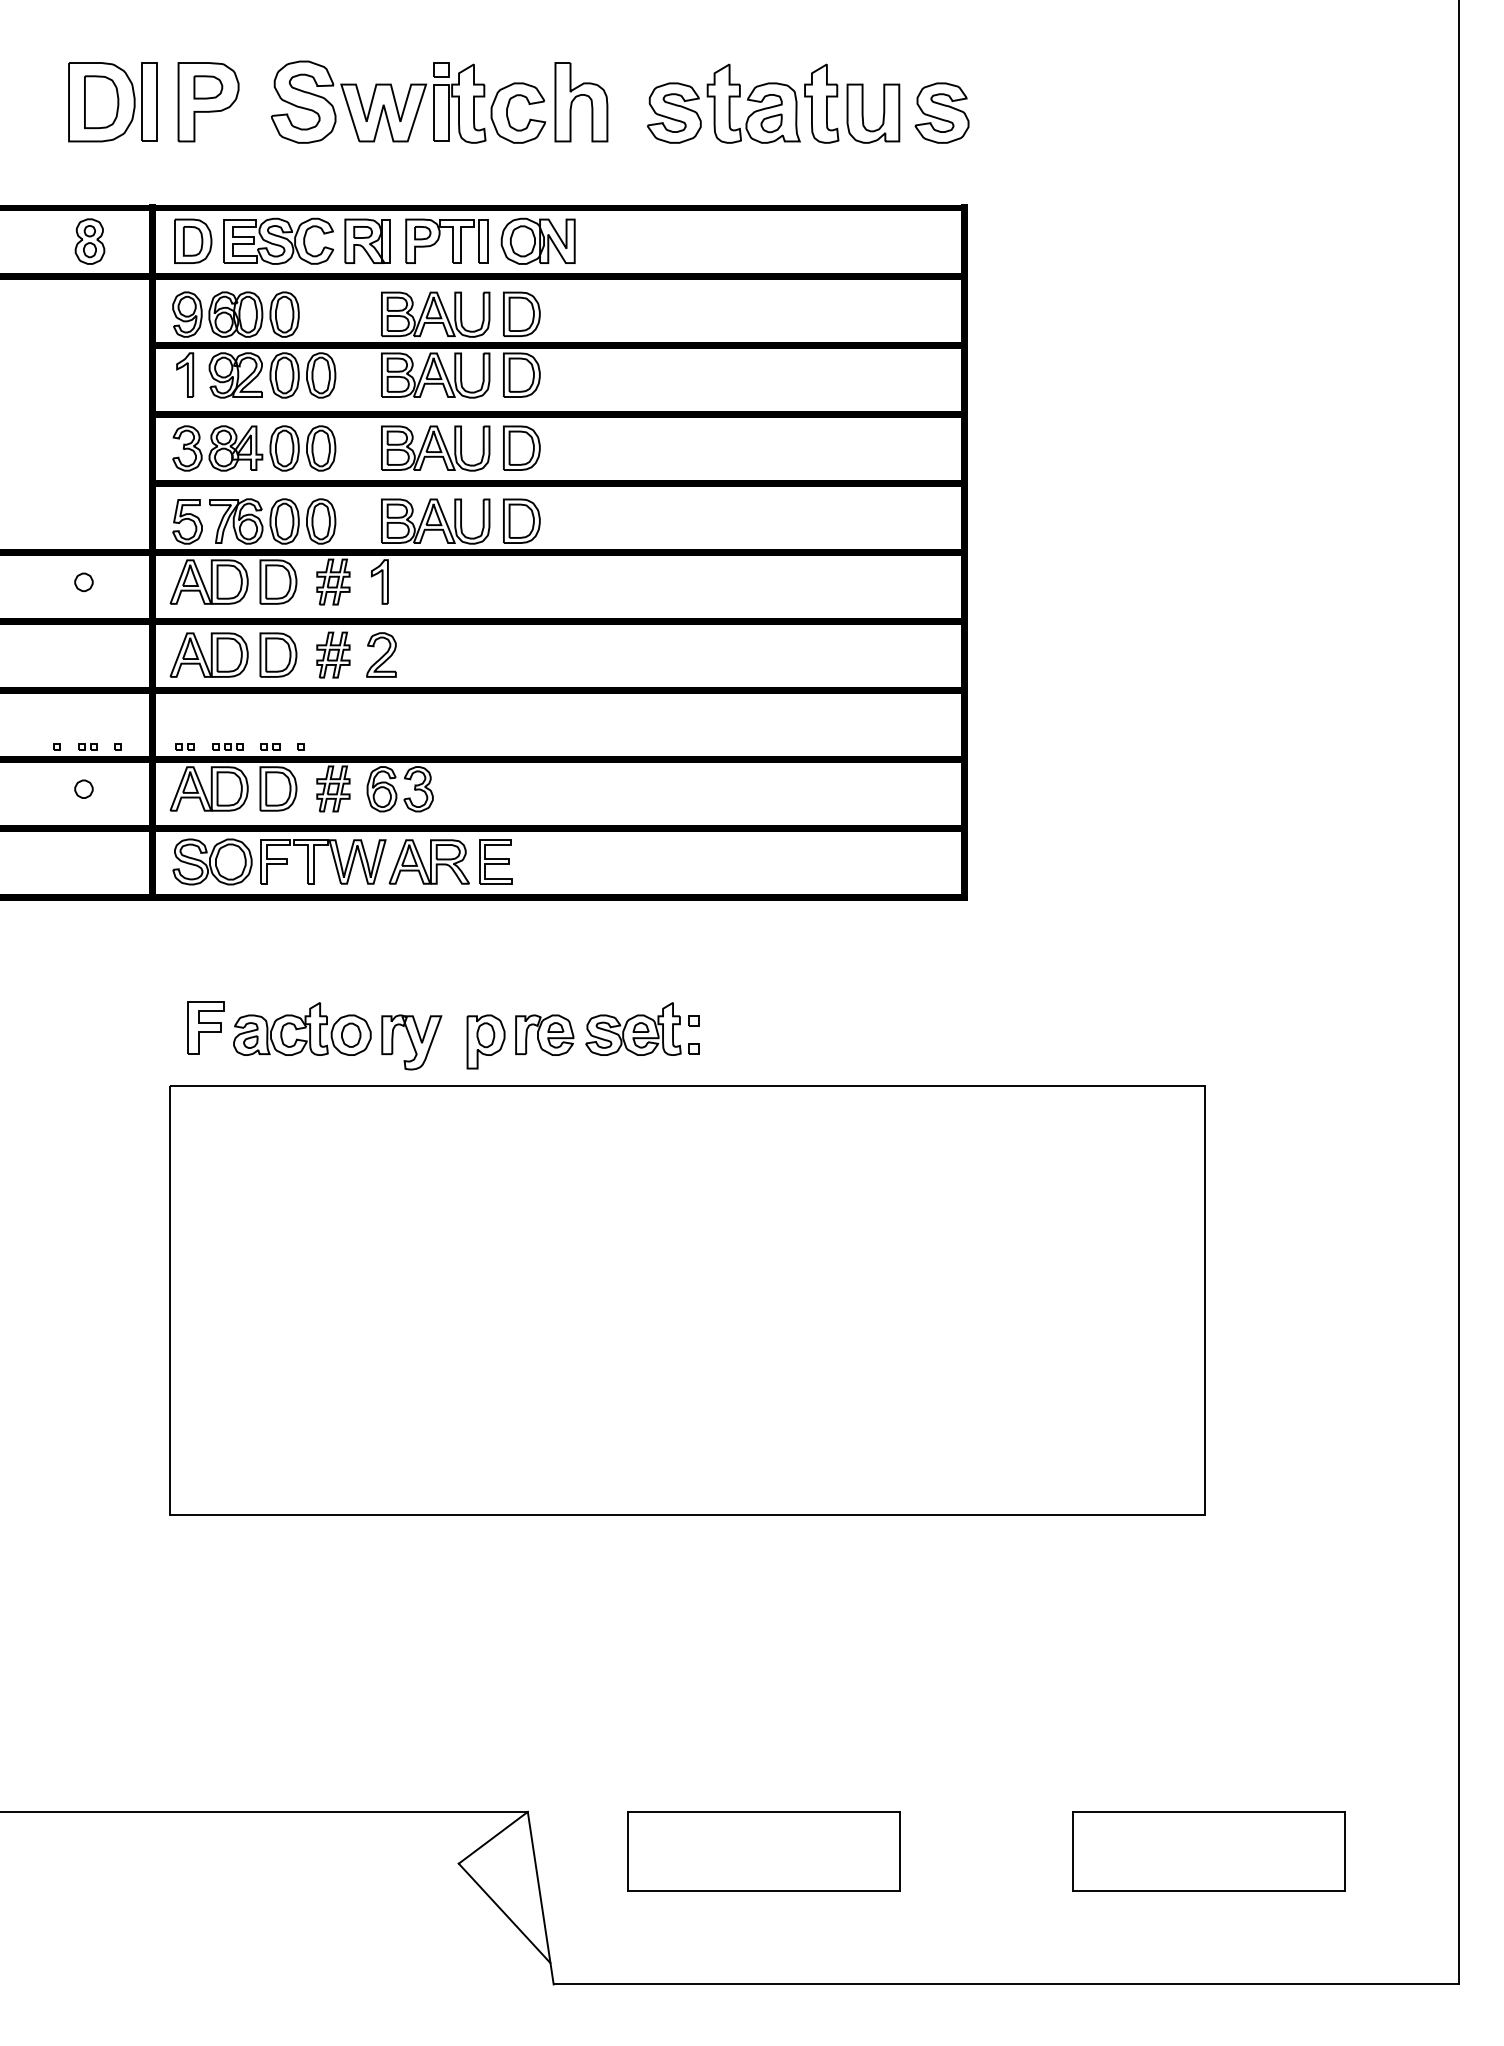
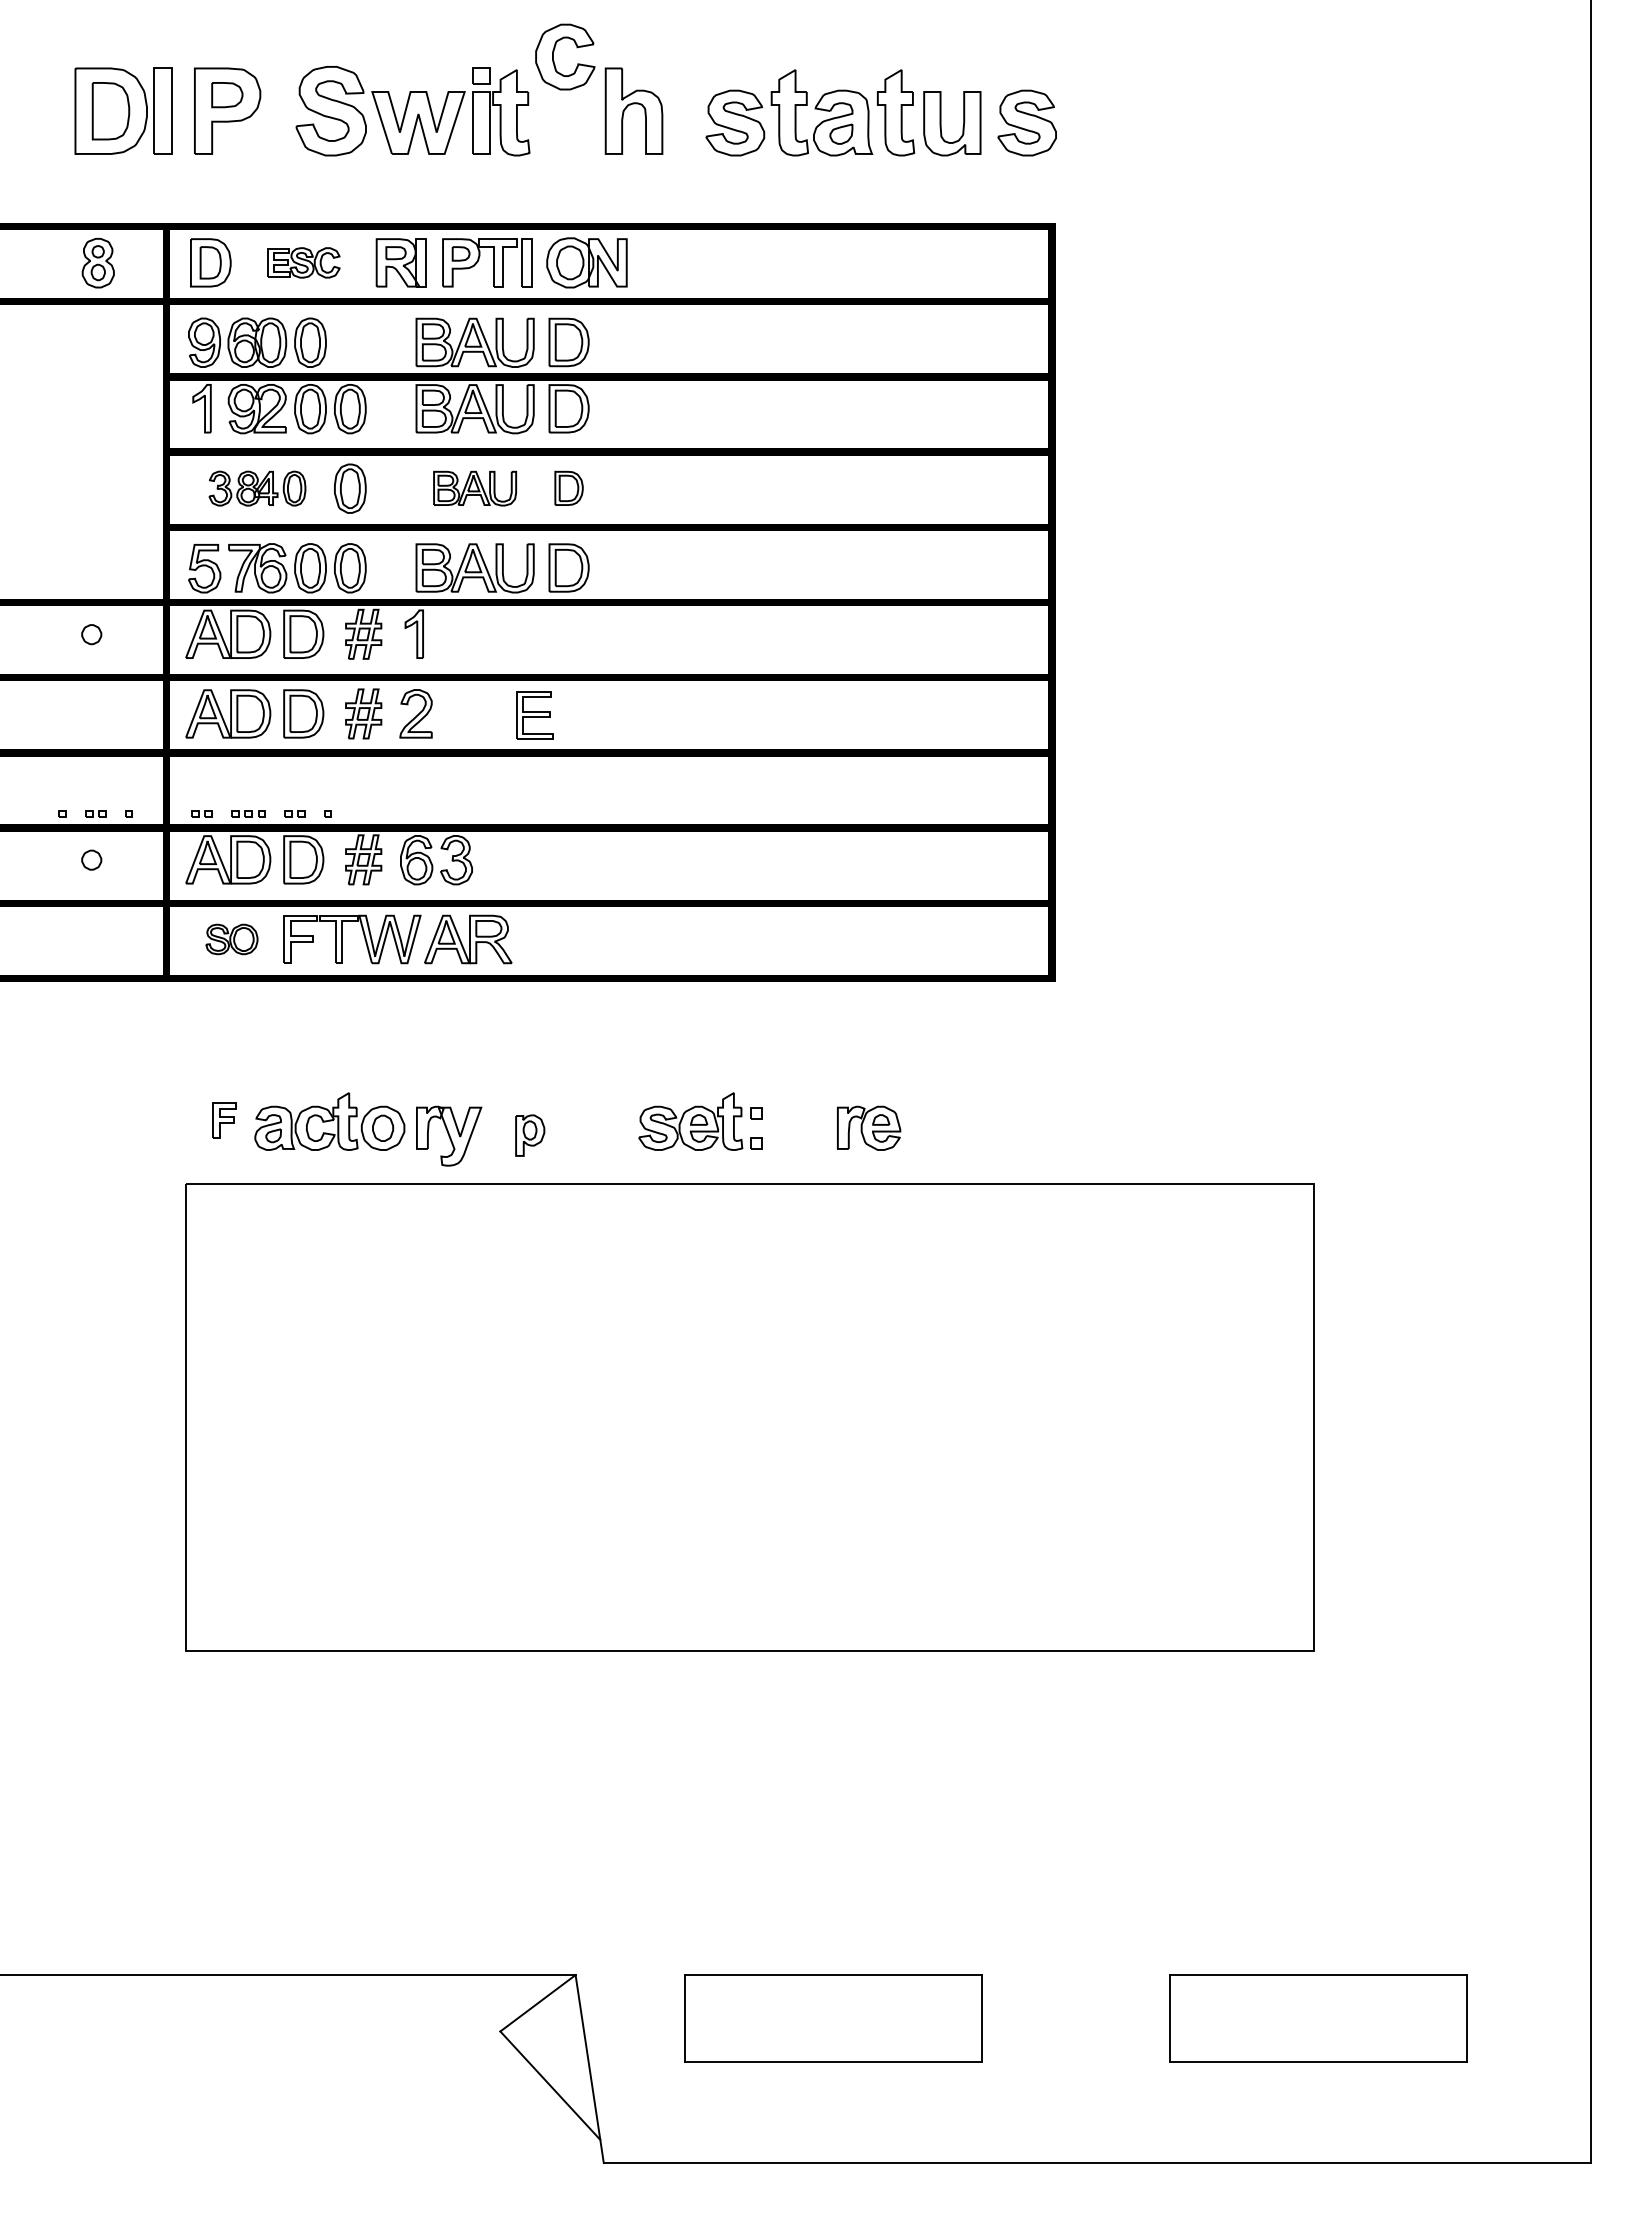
part: (508, 116) -> (554, 60), moved
part: (278, 241) -> (303, 262), size x0.6
part: (236, 448) -> (257, 488), size x0.7
part: (435, 448) -> (474, 488), size x0.7
part: (521, 448) -> (568, 488), size x0.7
part: (212, 862) -> (231, 939), size x0.6
part: (495, 862) -> (534, 715), moved
part: (205, 1028) -> (224, 1120), size x0.6
part: (545, 1034) -> (869, 1127), moved
part: (486, 1041) -> (530, 1135), size x0.7

